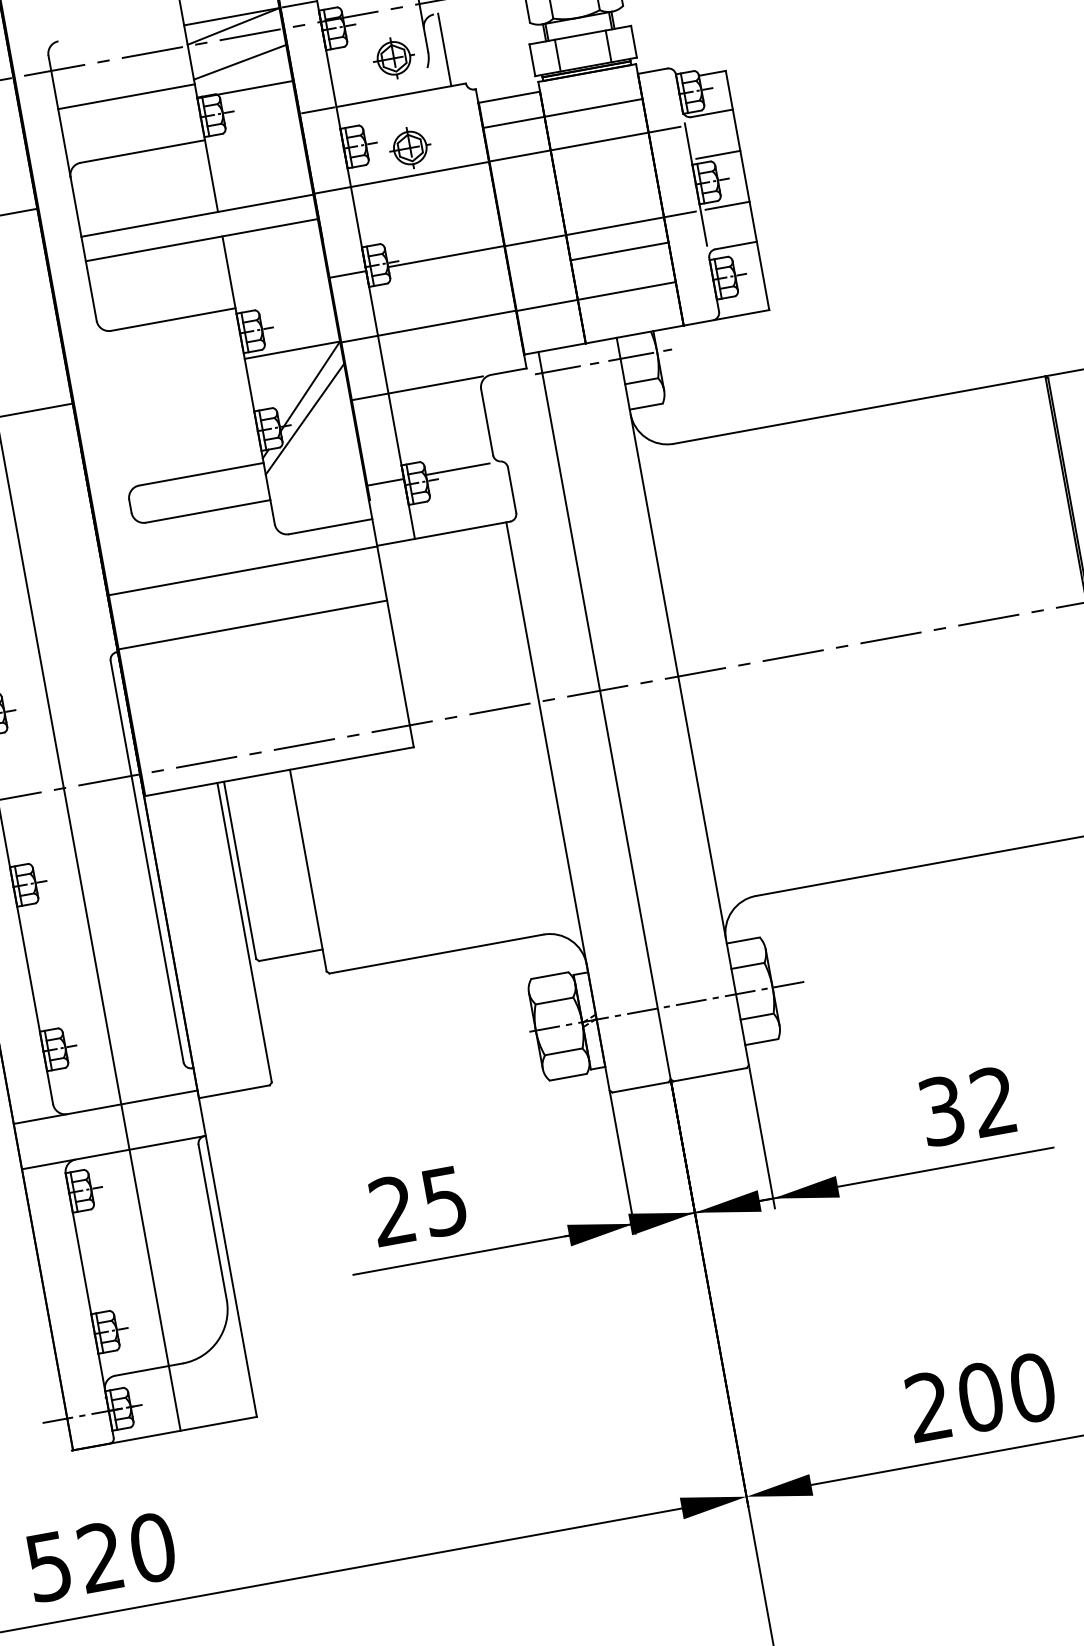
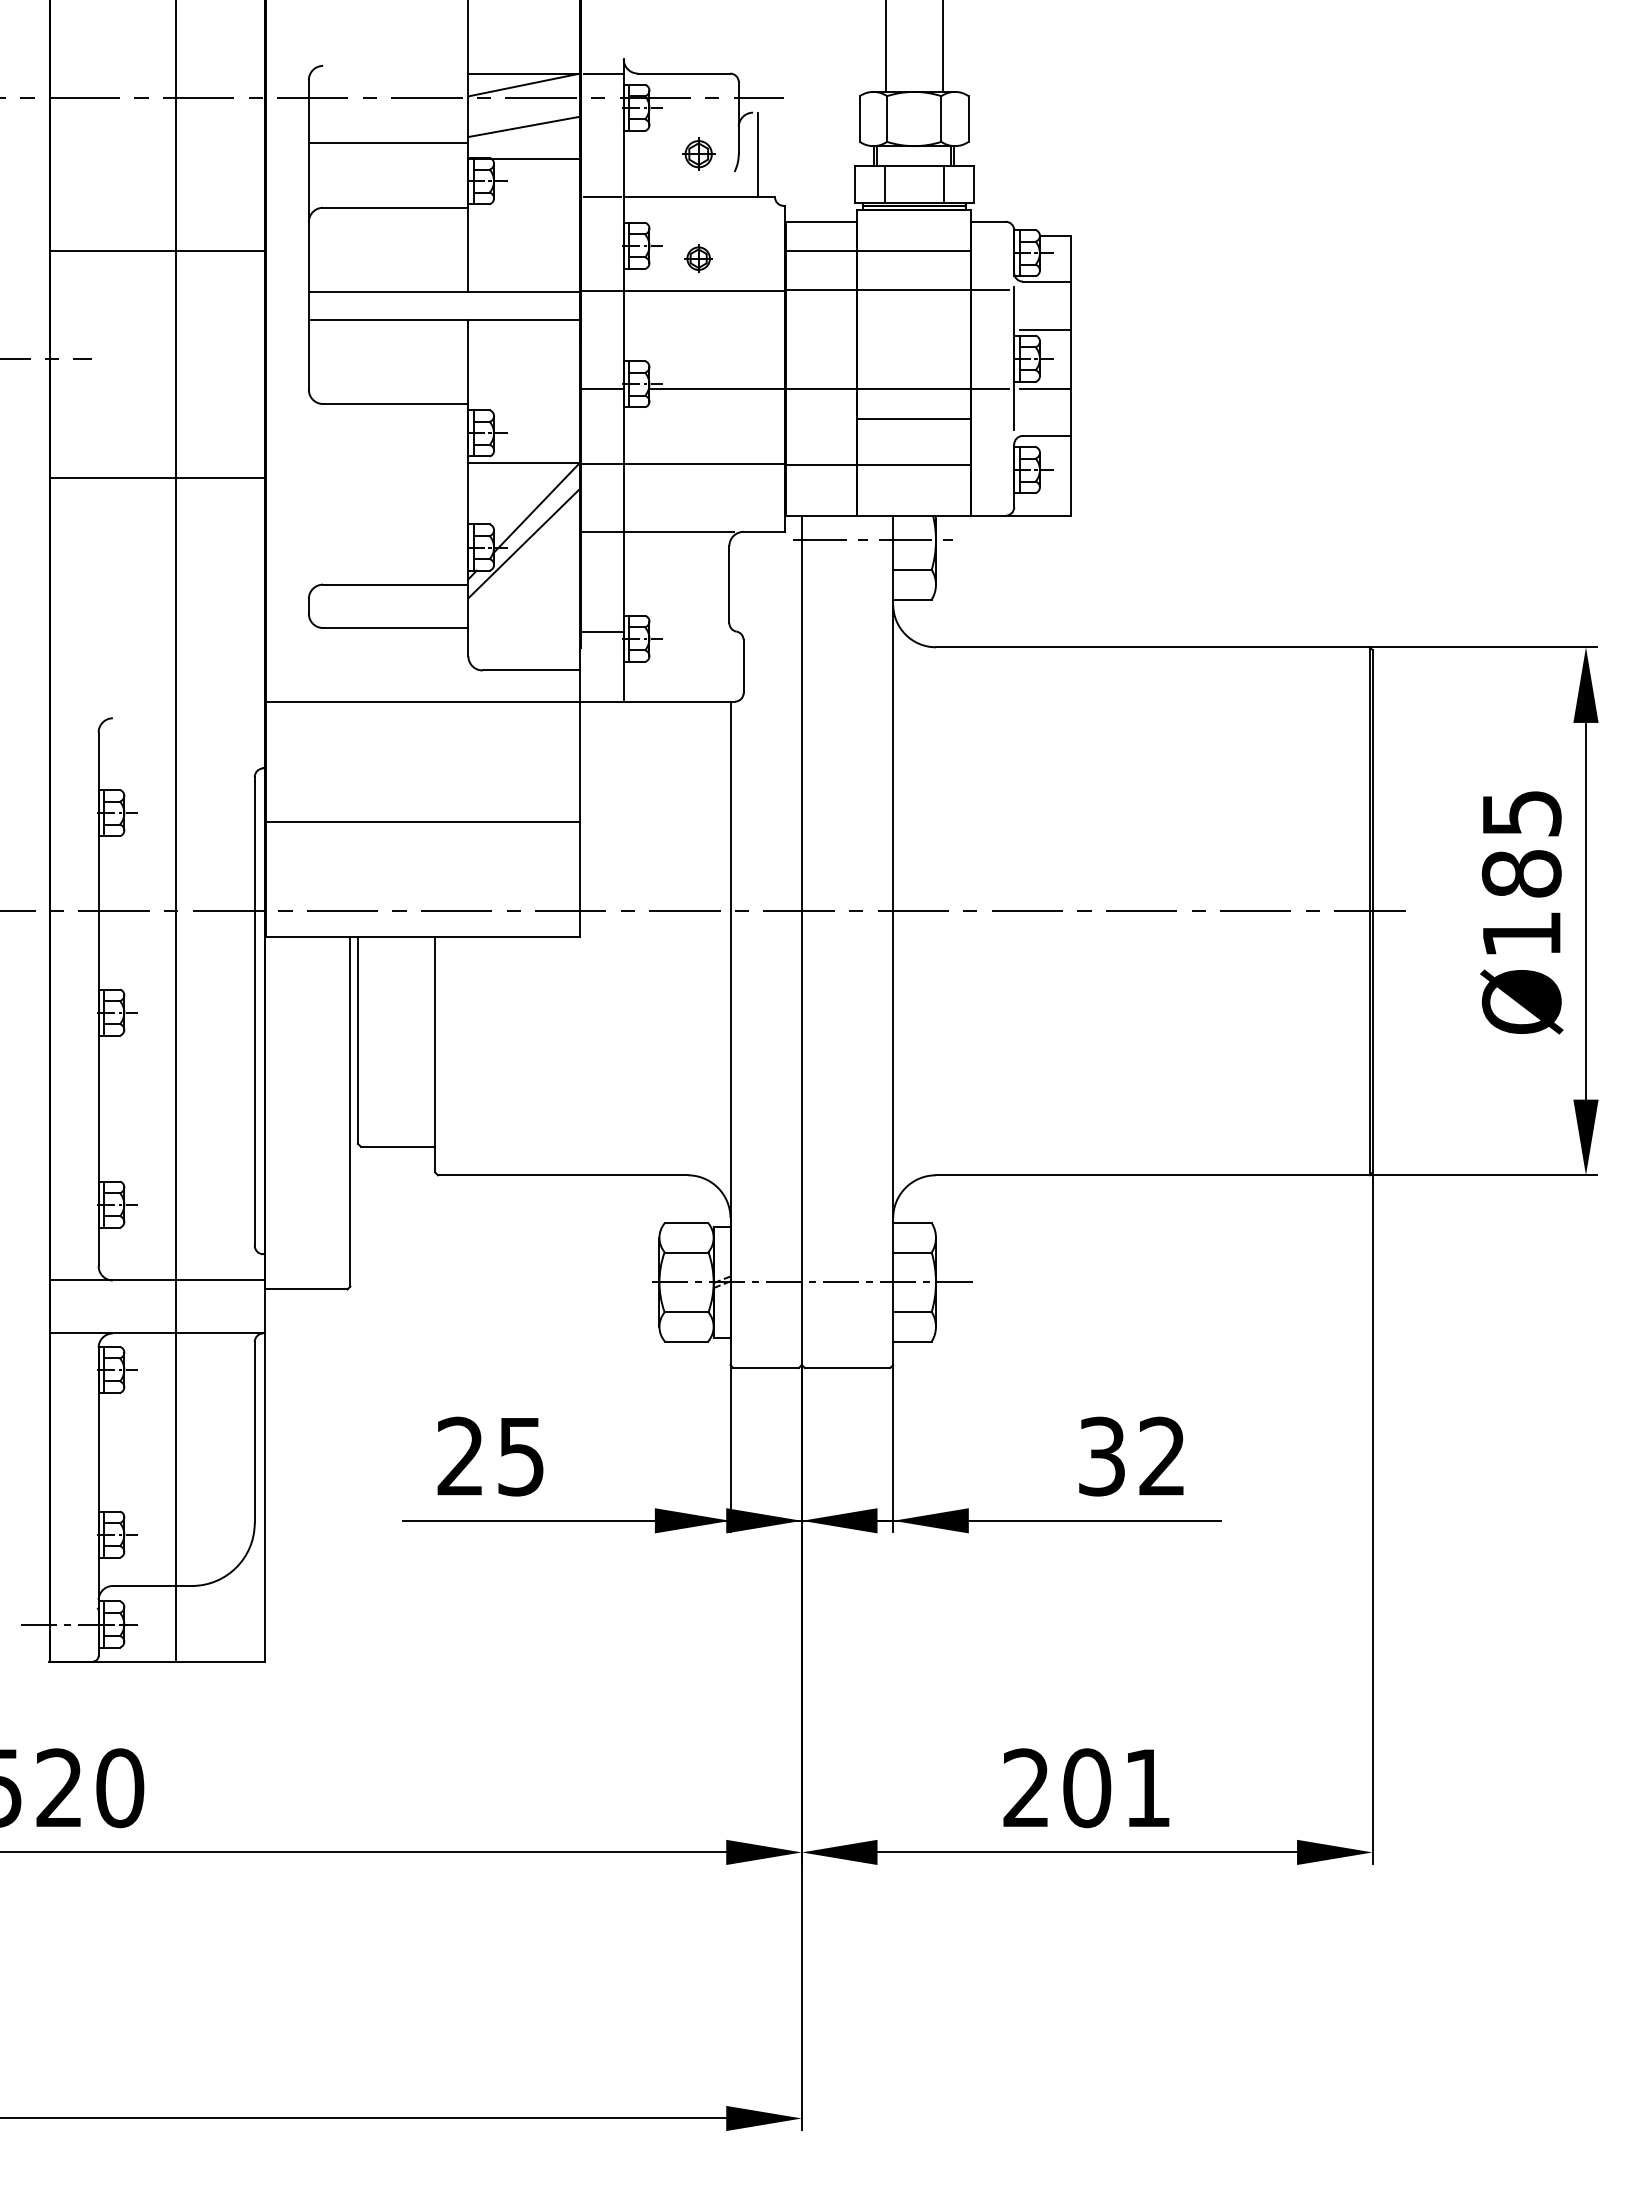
part: (393, 58) -> (698, 154), size x0.7
part: (409, 147) -> (698, 258), size x0.6
line: (457, 469) -> (686, 631), removed
line: (252, 624) -> (422, 821), moved
text: (1032, 1388) -> (1147, 1788), 200 -> 201

